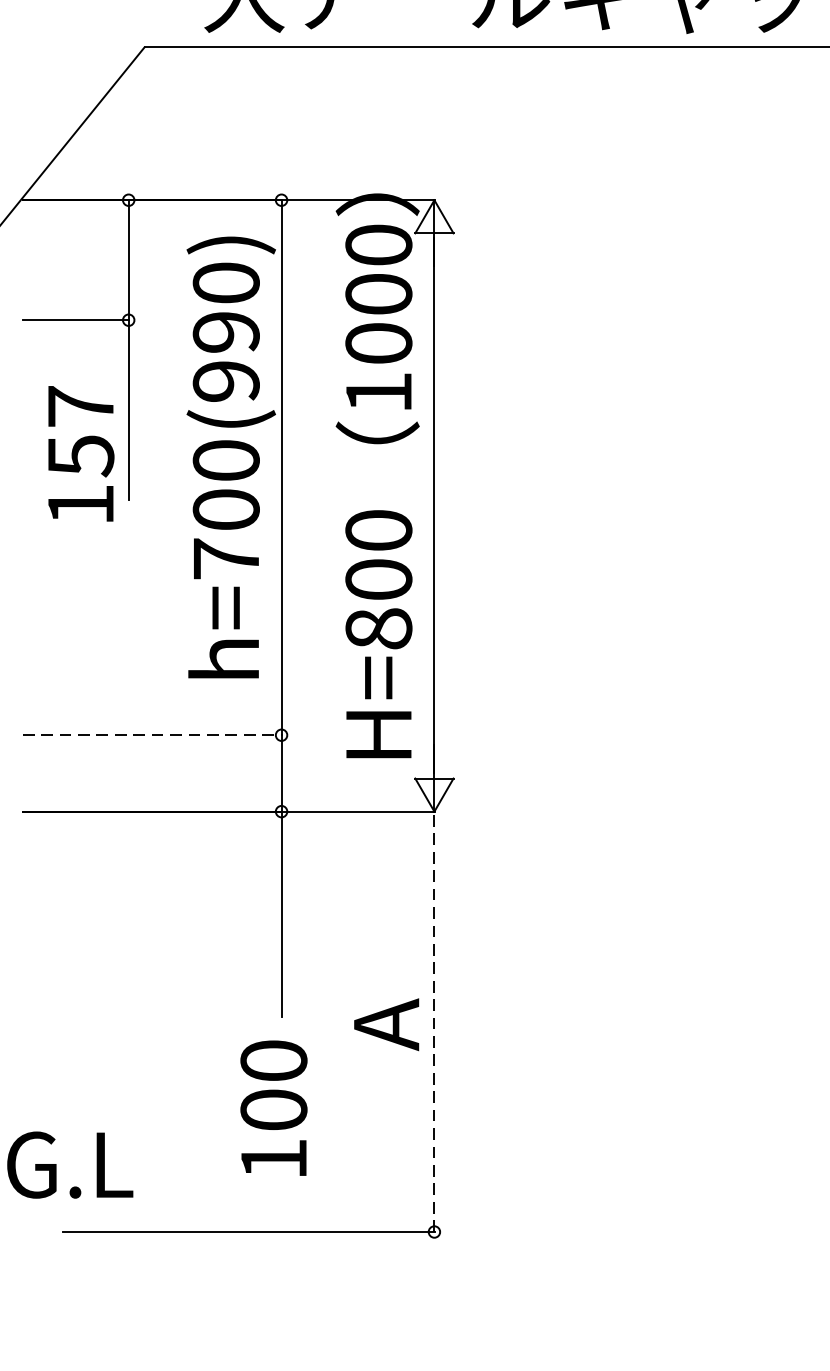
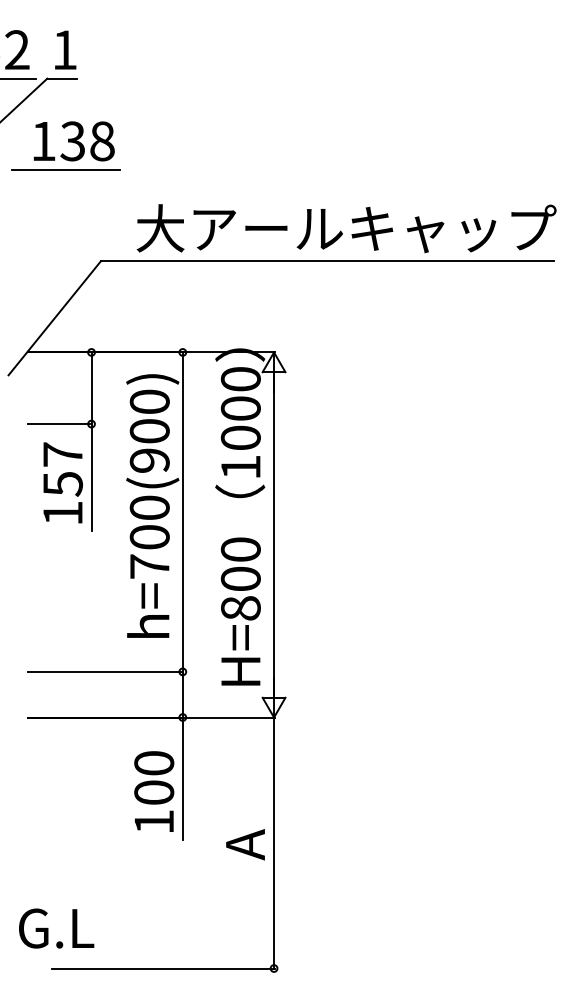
text: (225, 332) -> (149, 431), h=700(990) -> h=700(900)
text: (80, 453) -> (62, 482), moved
line: (153, 734) -> (106, 671), dashed -> solid
line: (435, 1020) -> (274, 842), dashed -> solid
text: (274, 1108) -> (154, 791), moved

